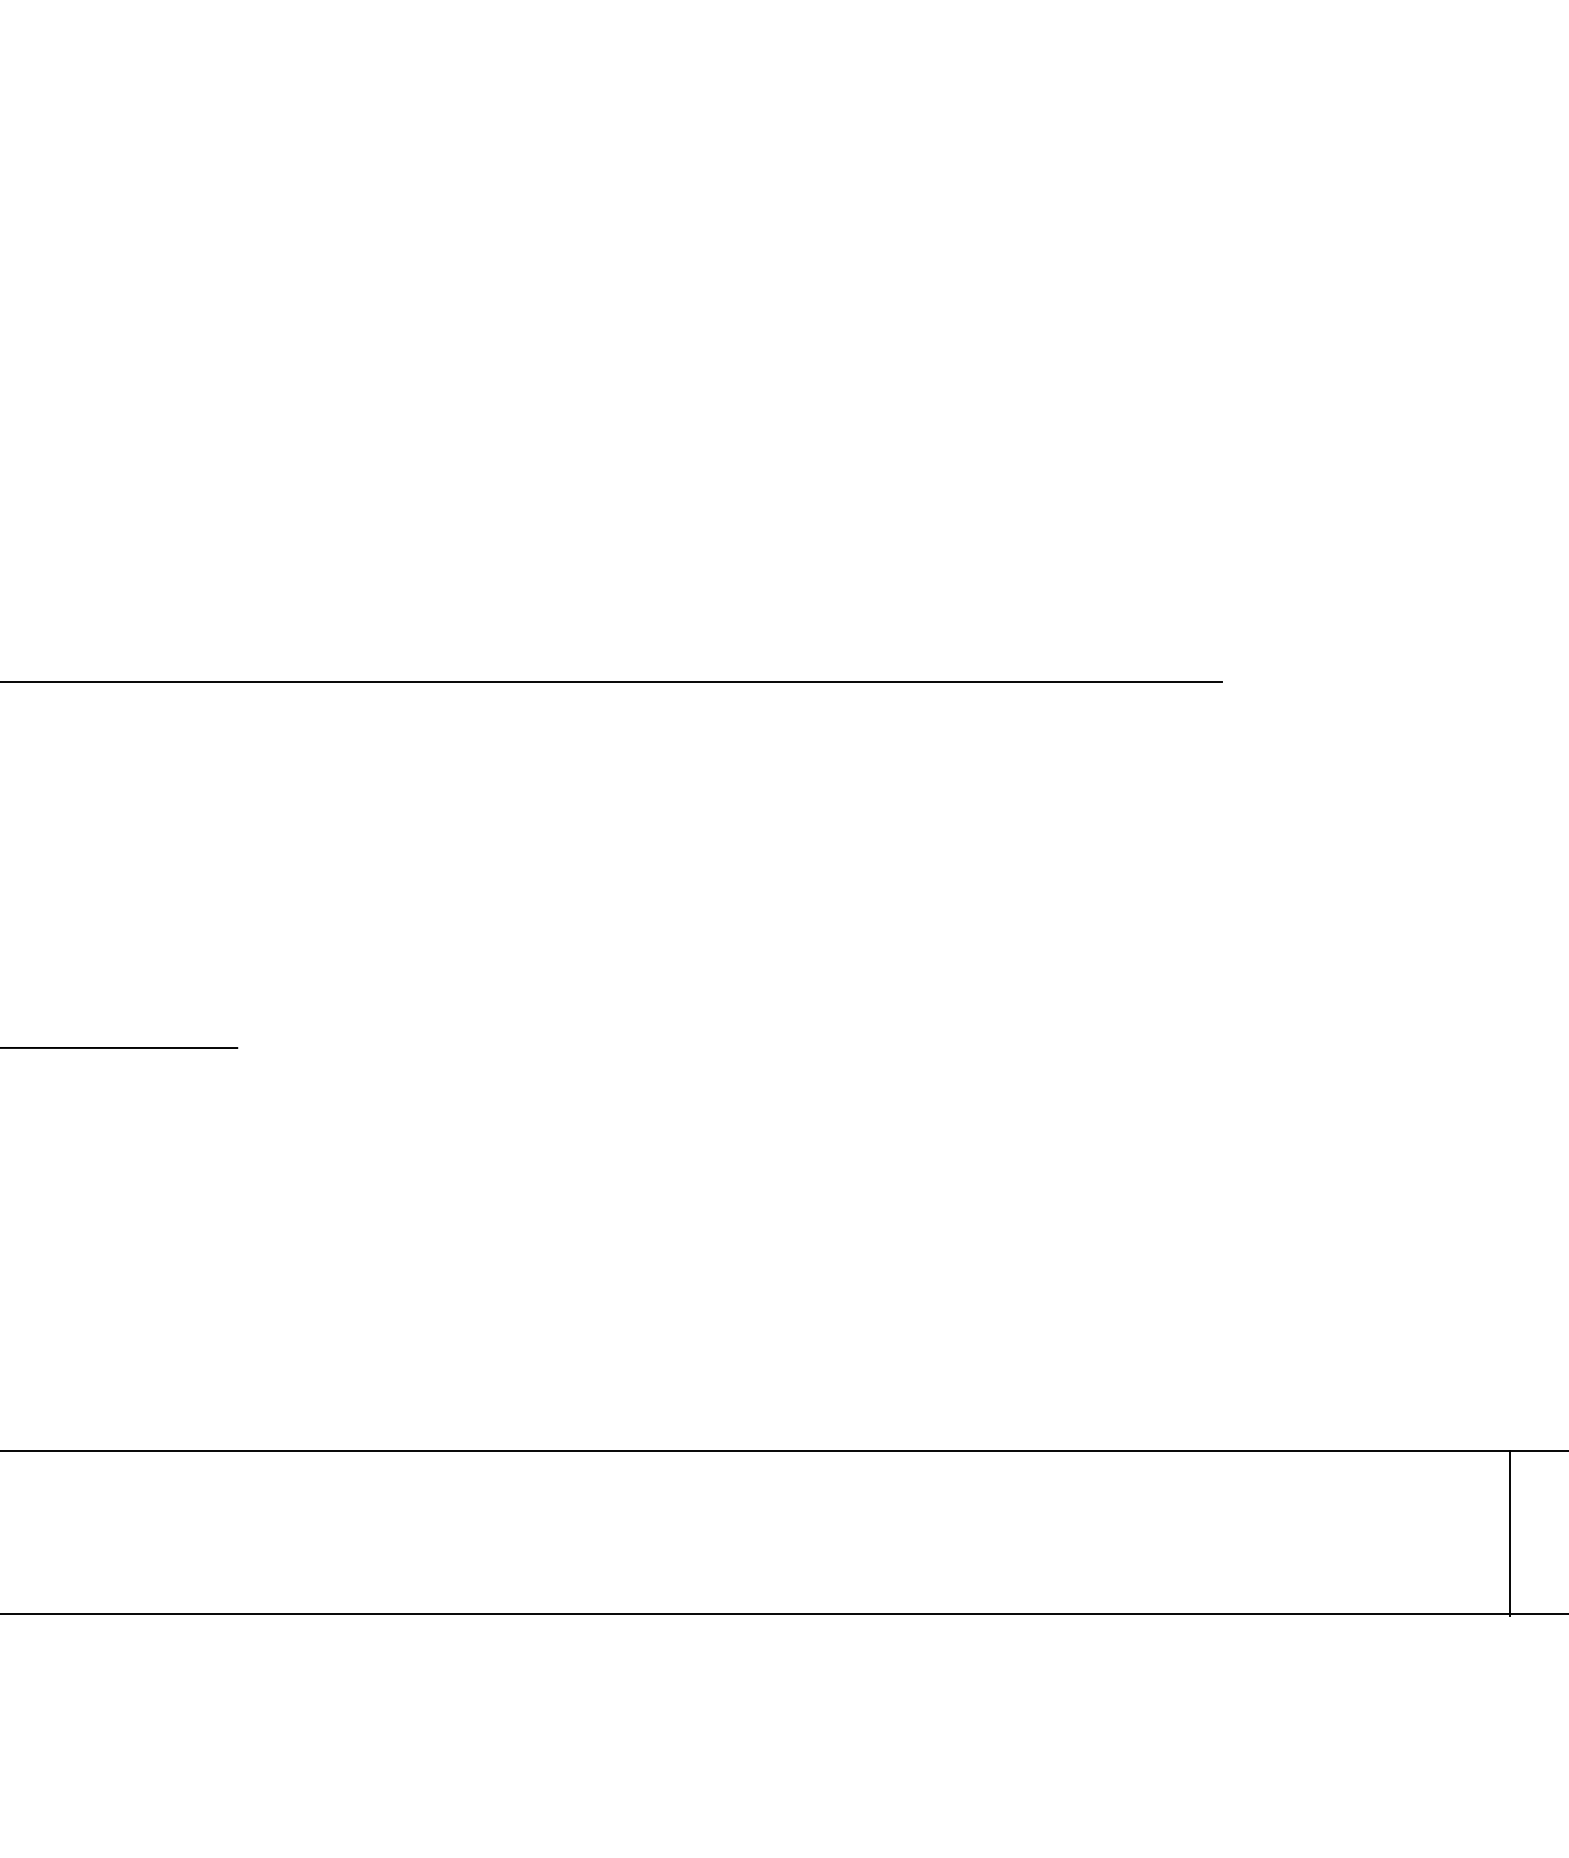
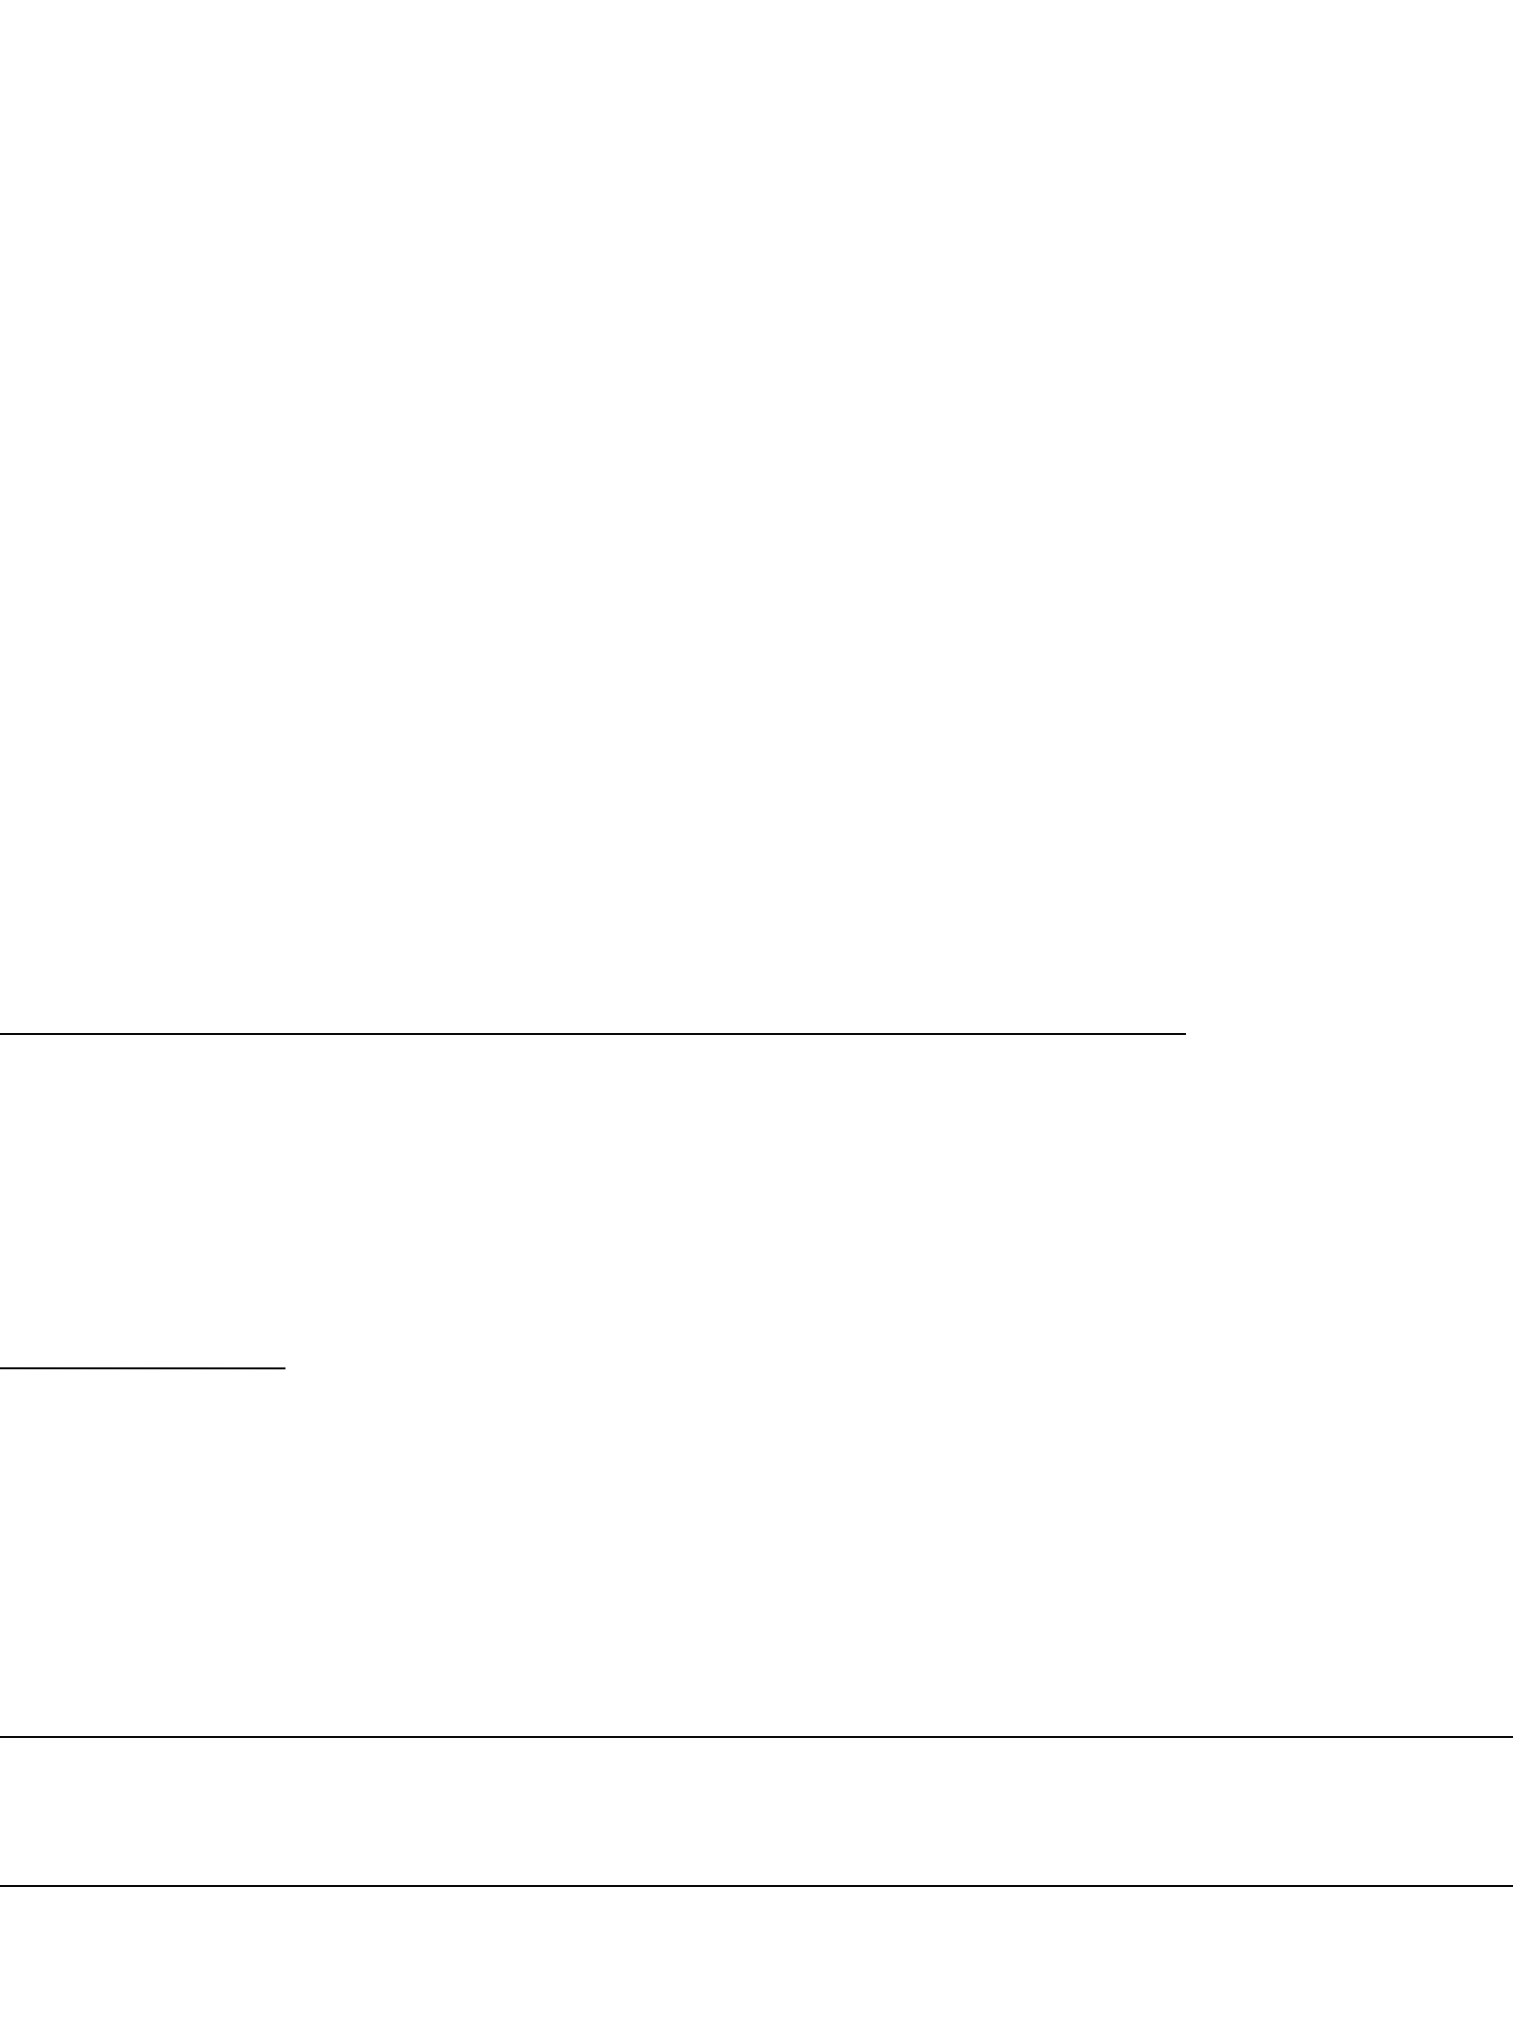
line: (1509, 1533) -> (1447, 1812), removed

